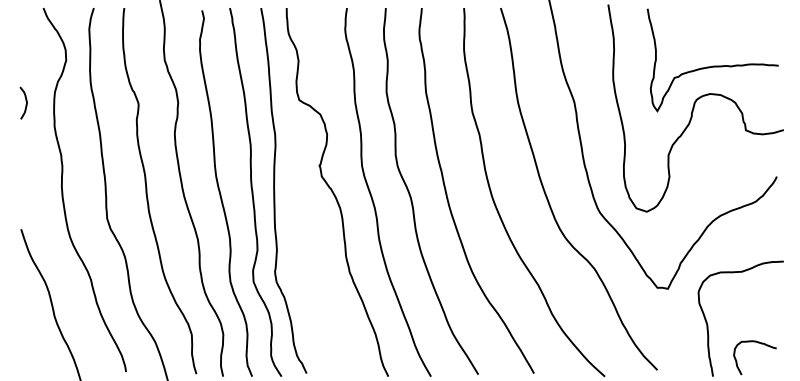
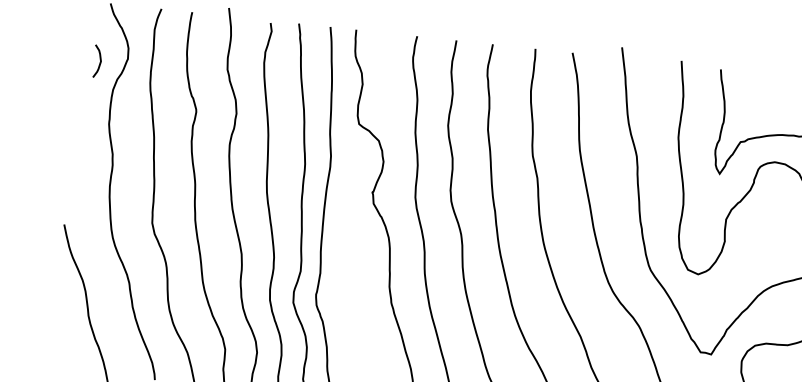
curve: (25, 101) -> (99, 59), moved

